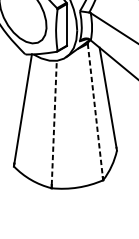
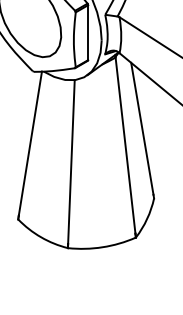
line: (95, 110) -> (125, 145), dashed -> solid
line: (54, 122) -> (71, 161), dashed -> solid

